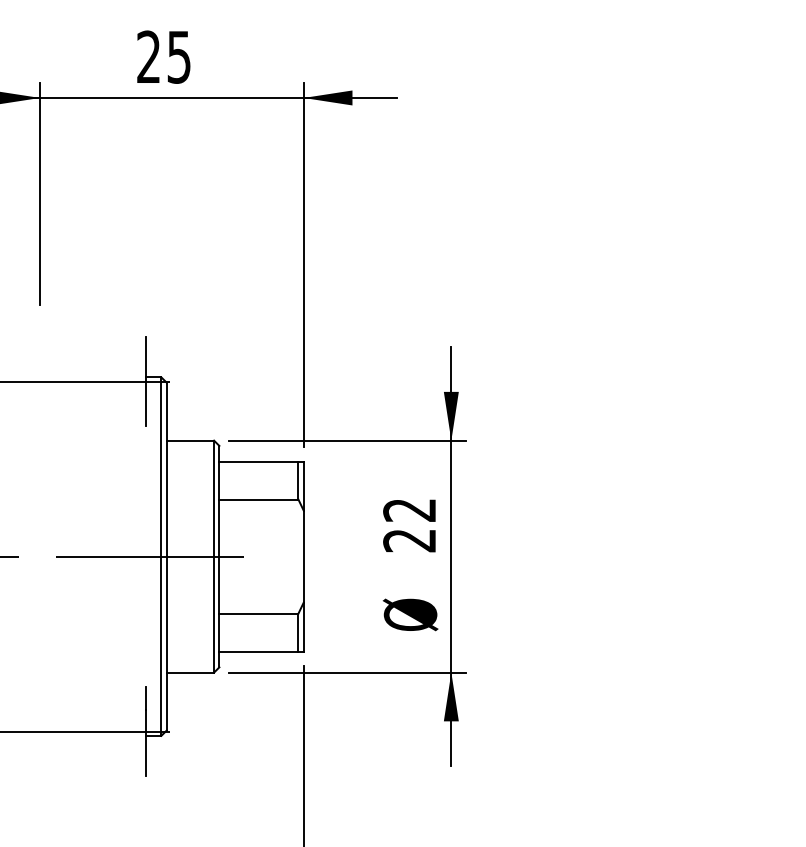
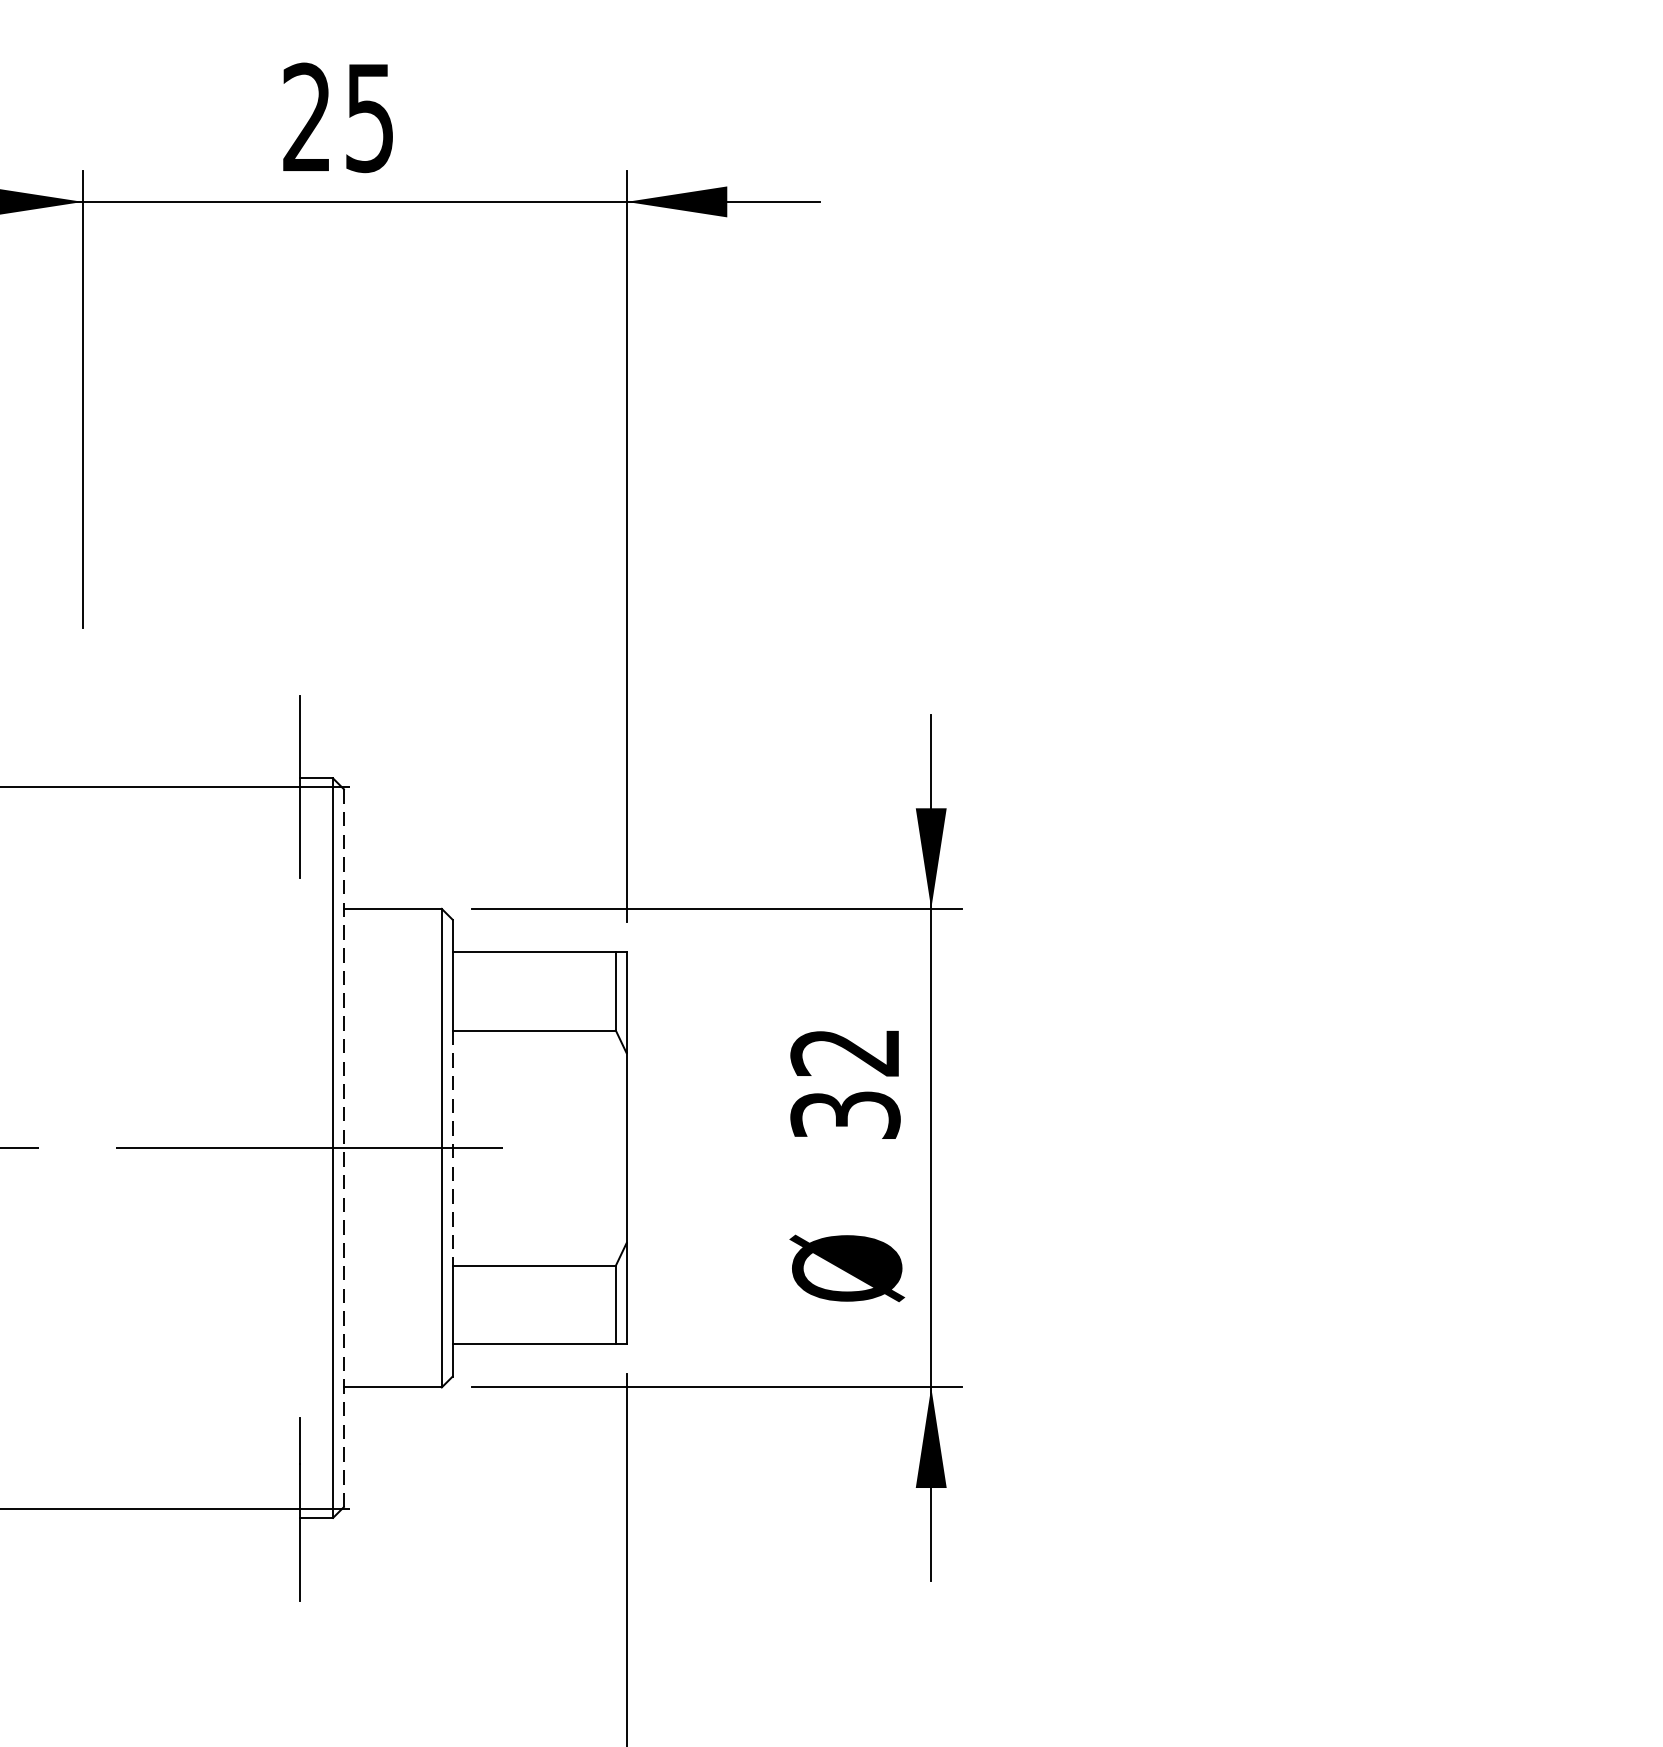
text: (409, 540) -> (844, 1114), 22 -> 32
line: (166, 556) -> (343, 1147), solid -> dashed
line: (219, 557) -> (452, 1149), solid -> dashed

